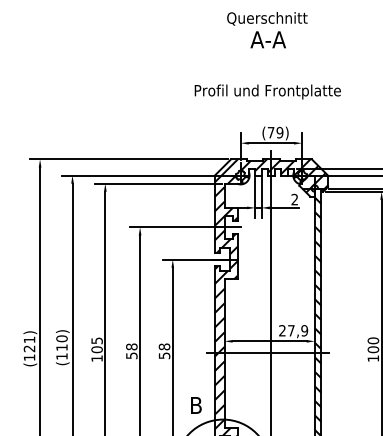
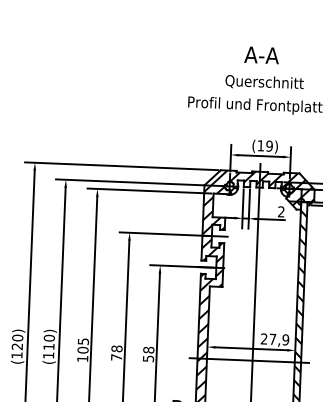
text: (267, 18) -> (264, 82), moved
text: (270, 132) -> (260, 145), (79) -> (19)
text: (29, 339) -> (17, 337), (121) -> (120)
text: (131, 355) -> (116, 357), 58 -> 78

